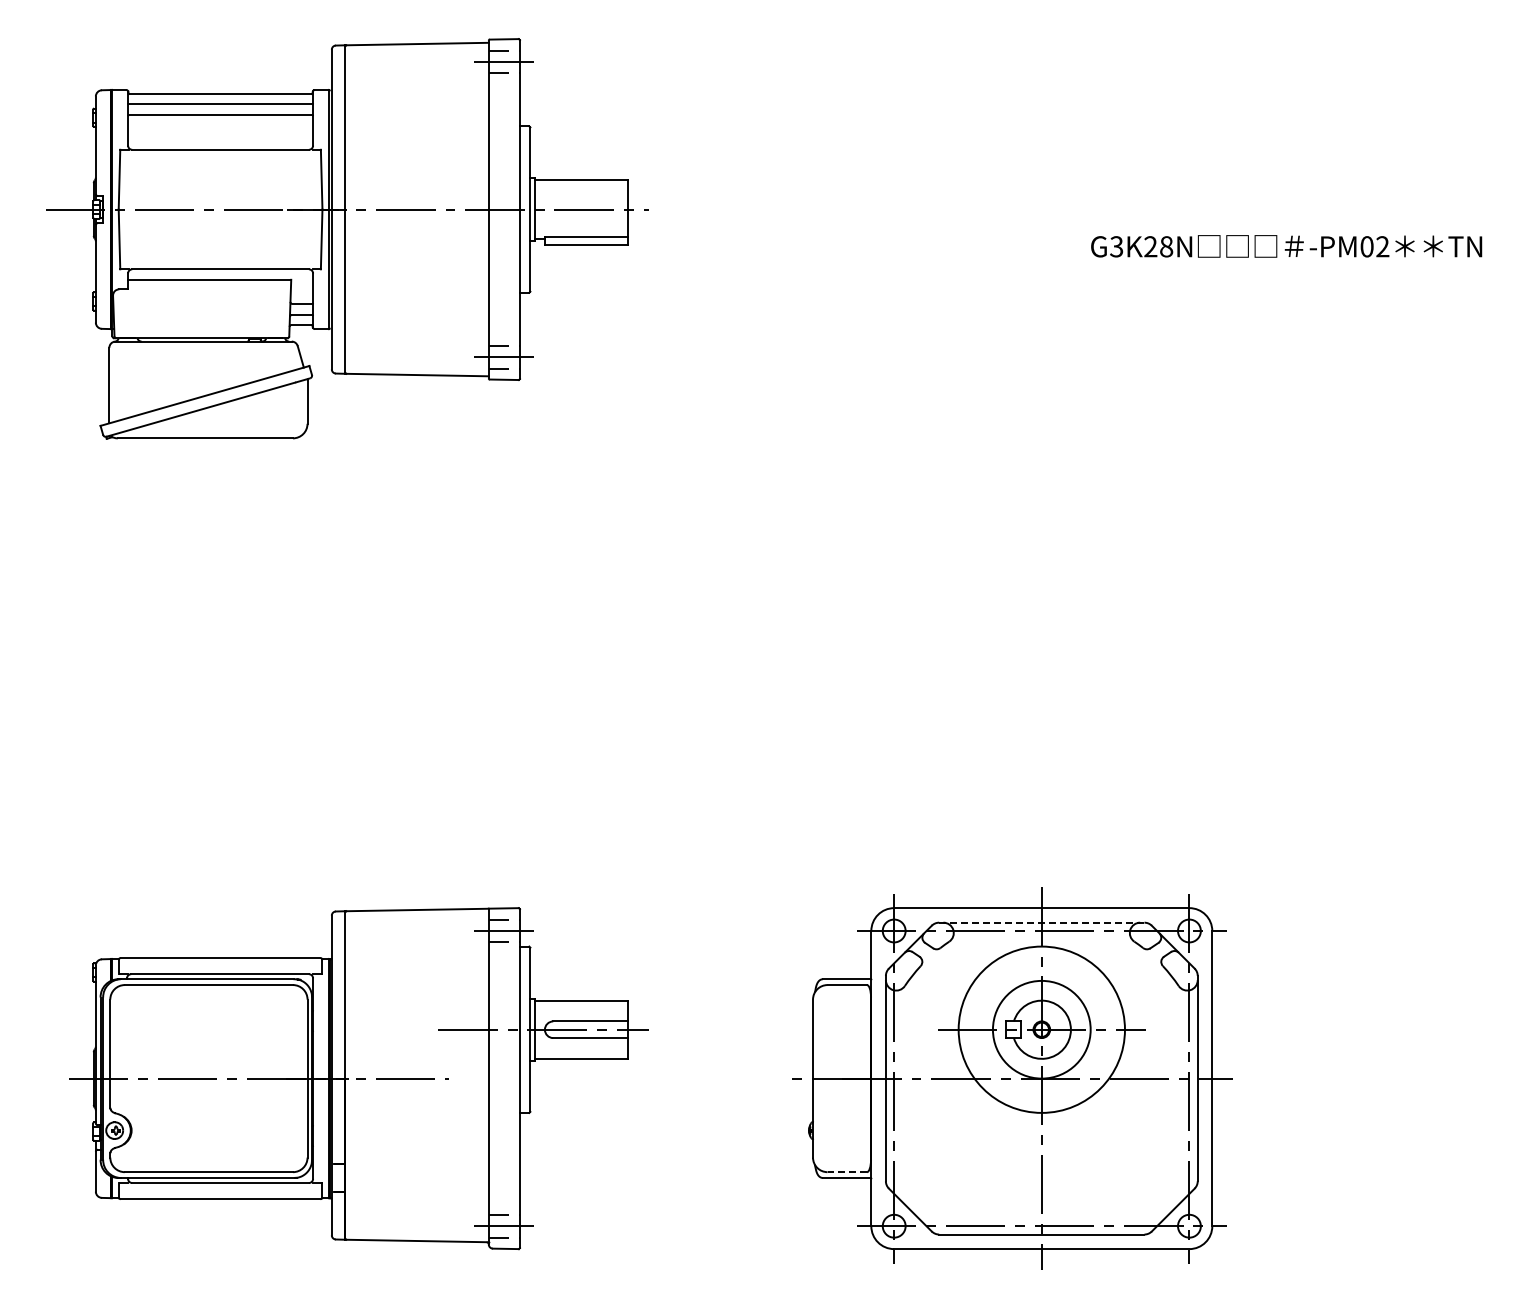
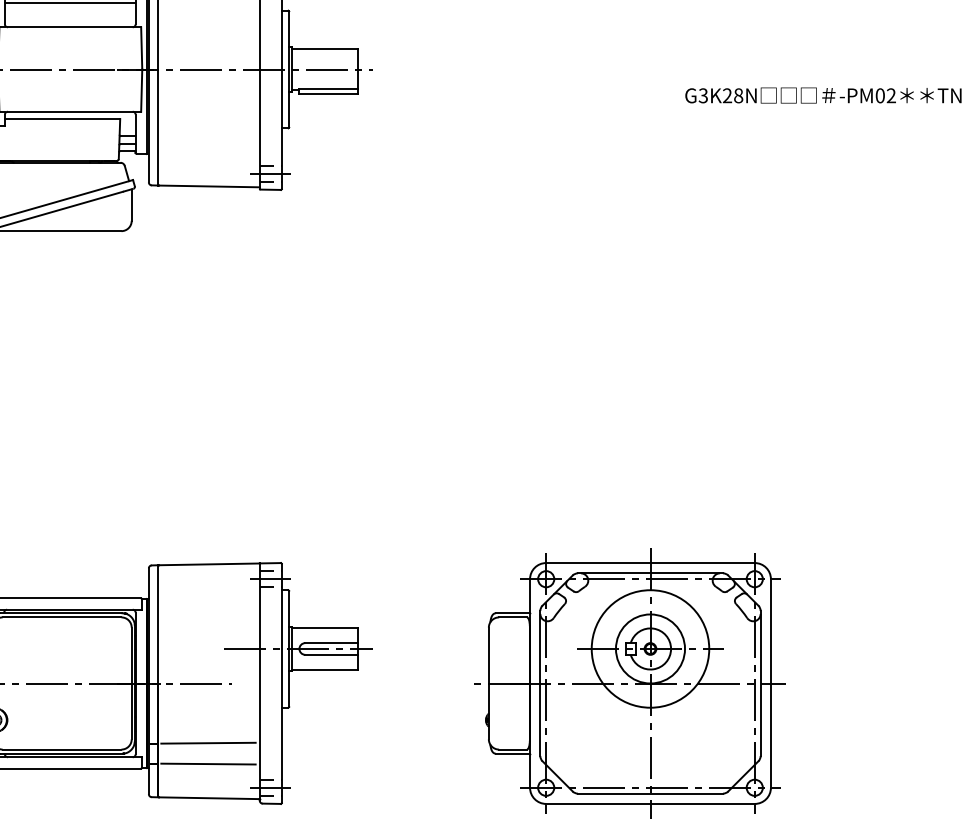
line: (1041, 922) -> (650, 573), dashed -> solid
line: (415, 1162) -> (207, 742), added
line: (847, 1172) -> (513, 749), dashed -> solid
line: (415, 1192) -> (207, 763), added

